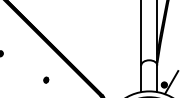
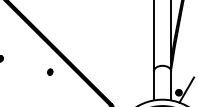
part: (46, 79) -> (50, 71), moved

